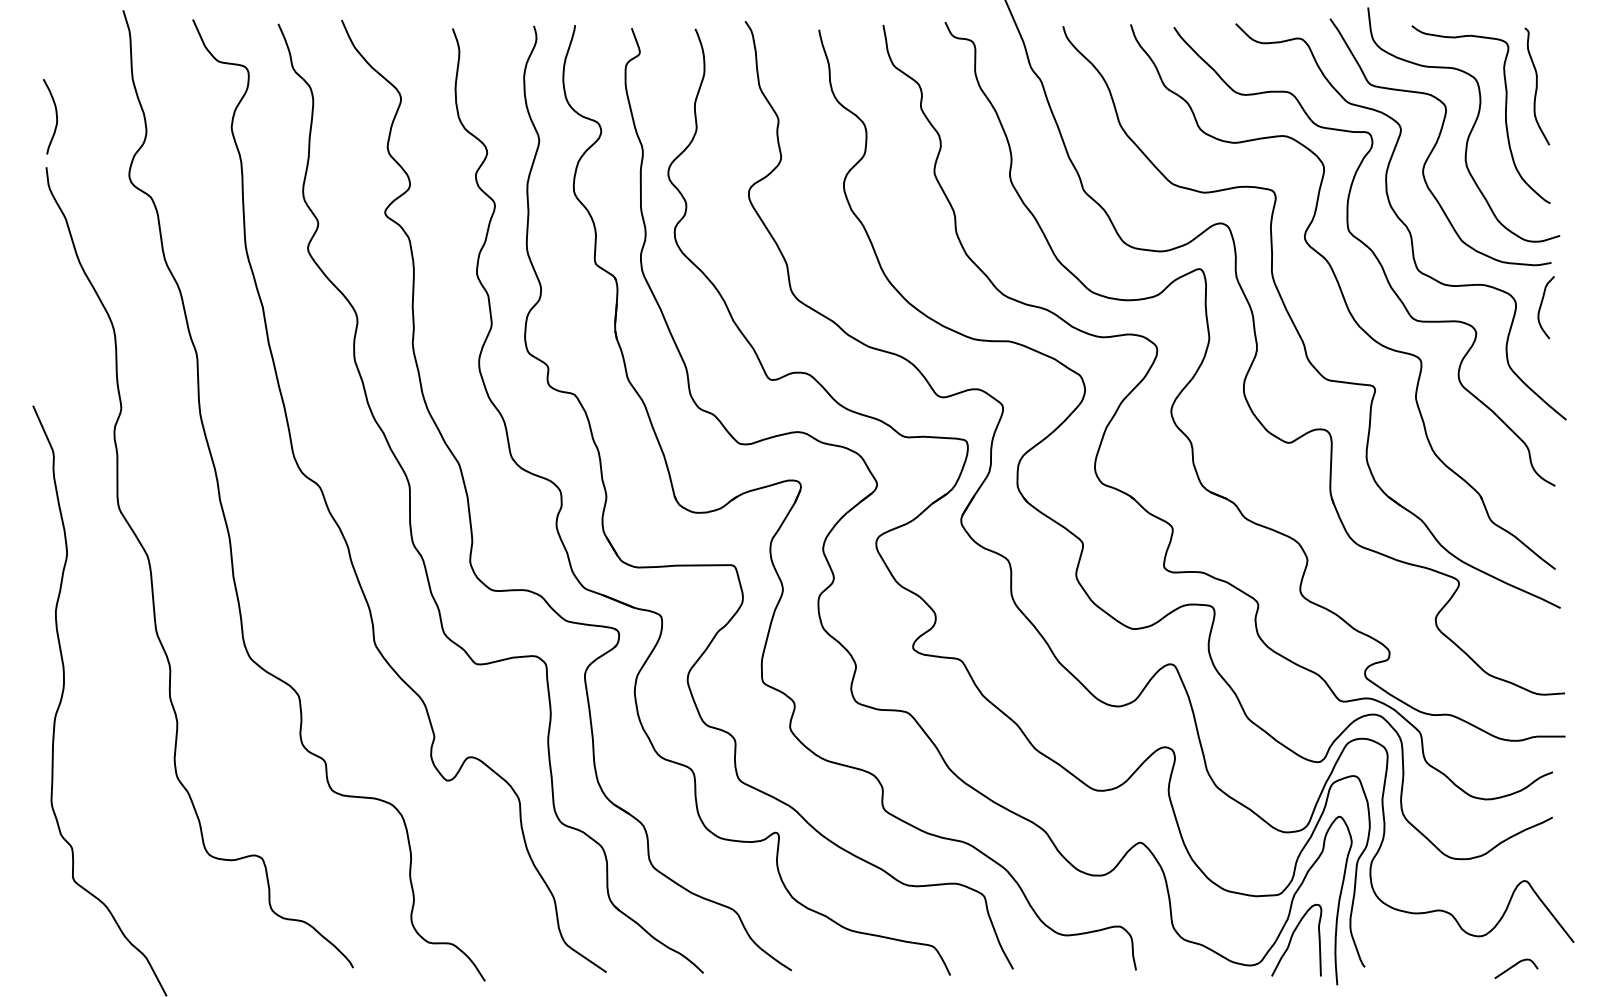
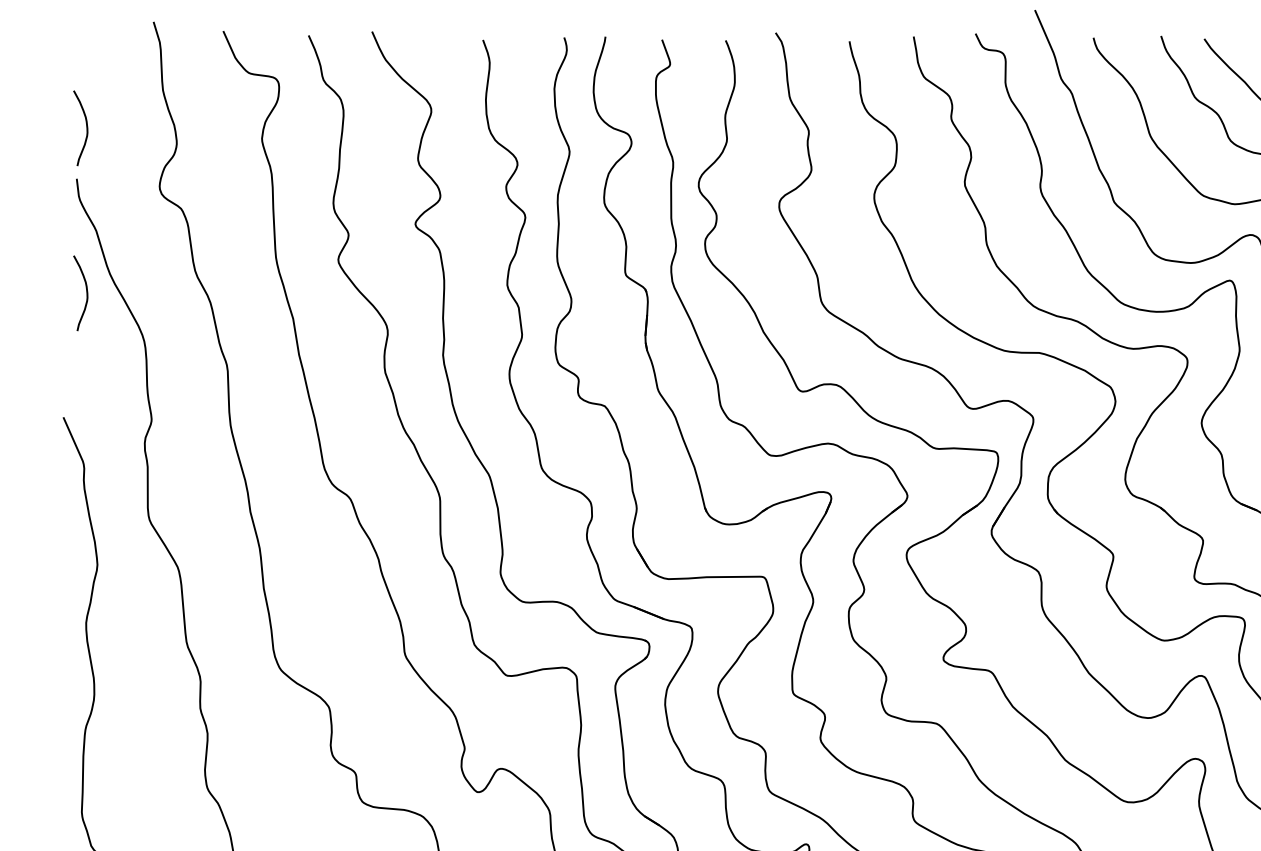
curve: (55, 279) -> (85, 291), added

